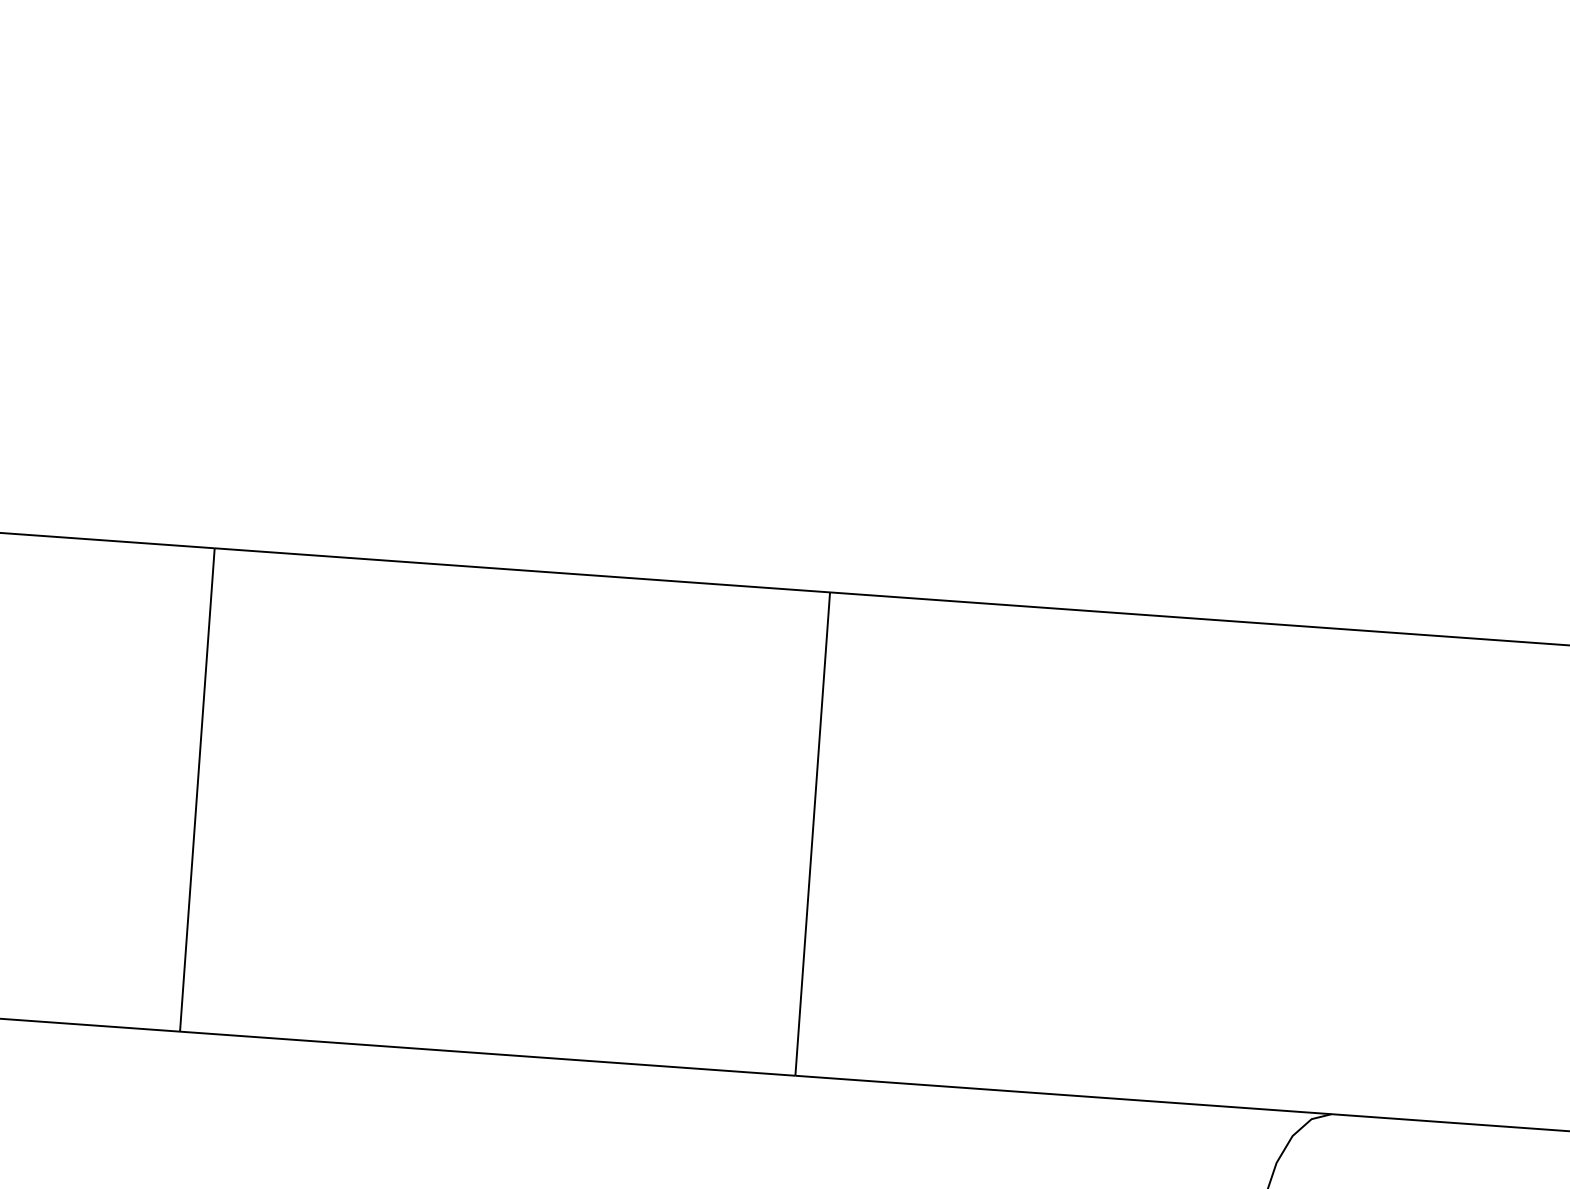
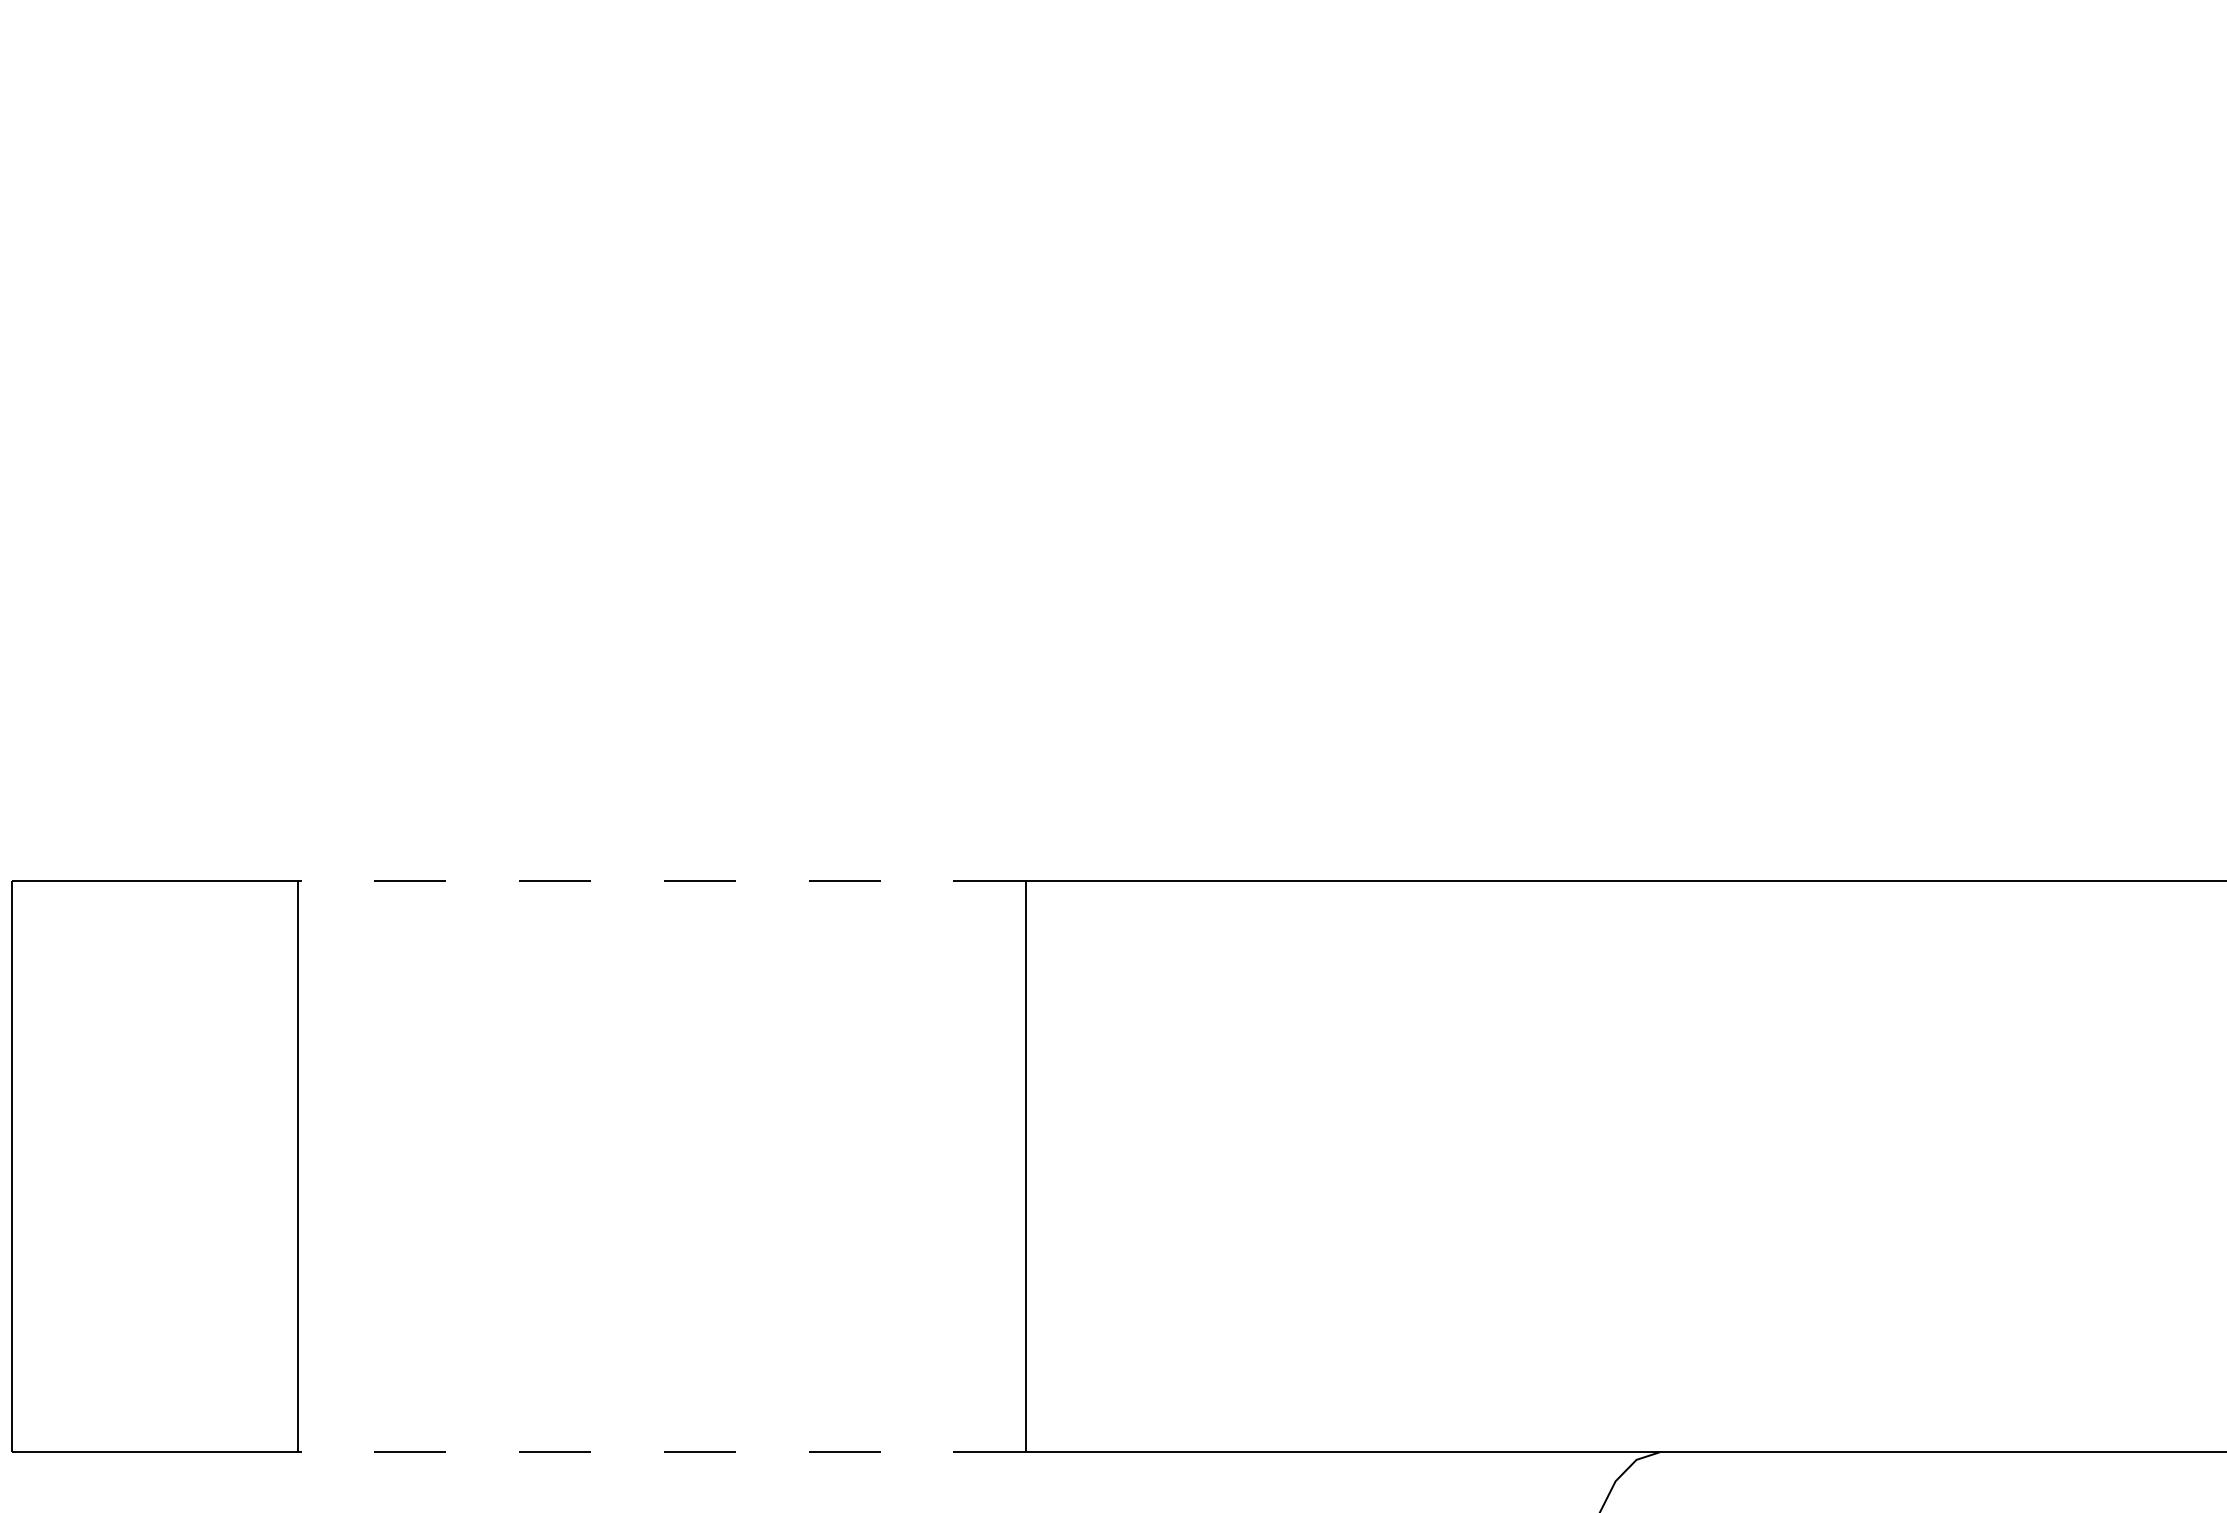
line: (522, 570) -> (662, 880), solid -> dashed
line: (488, 1053) -> (662, 1452), solid -> dashed

